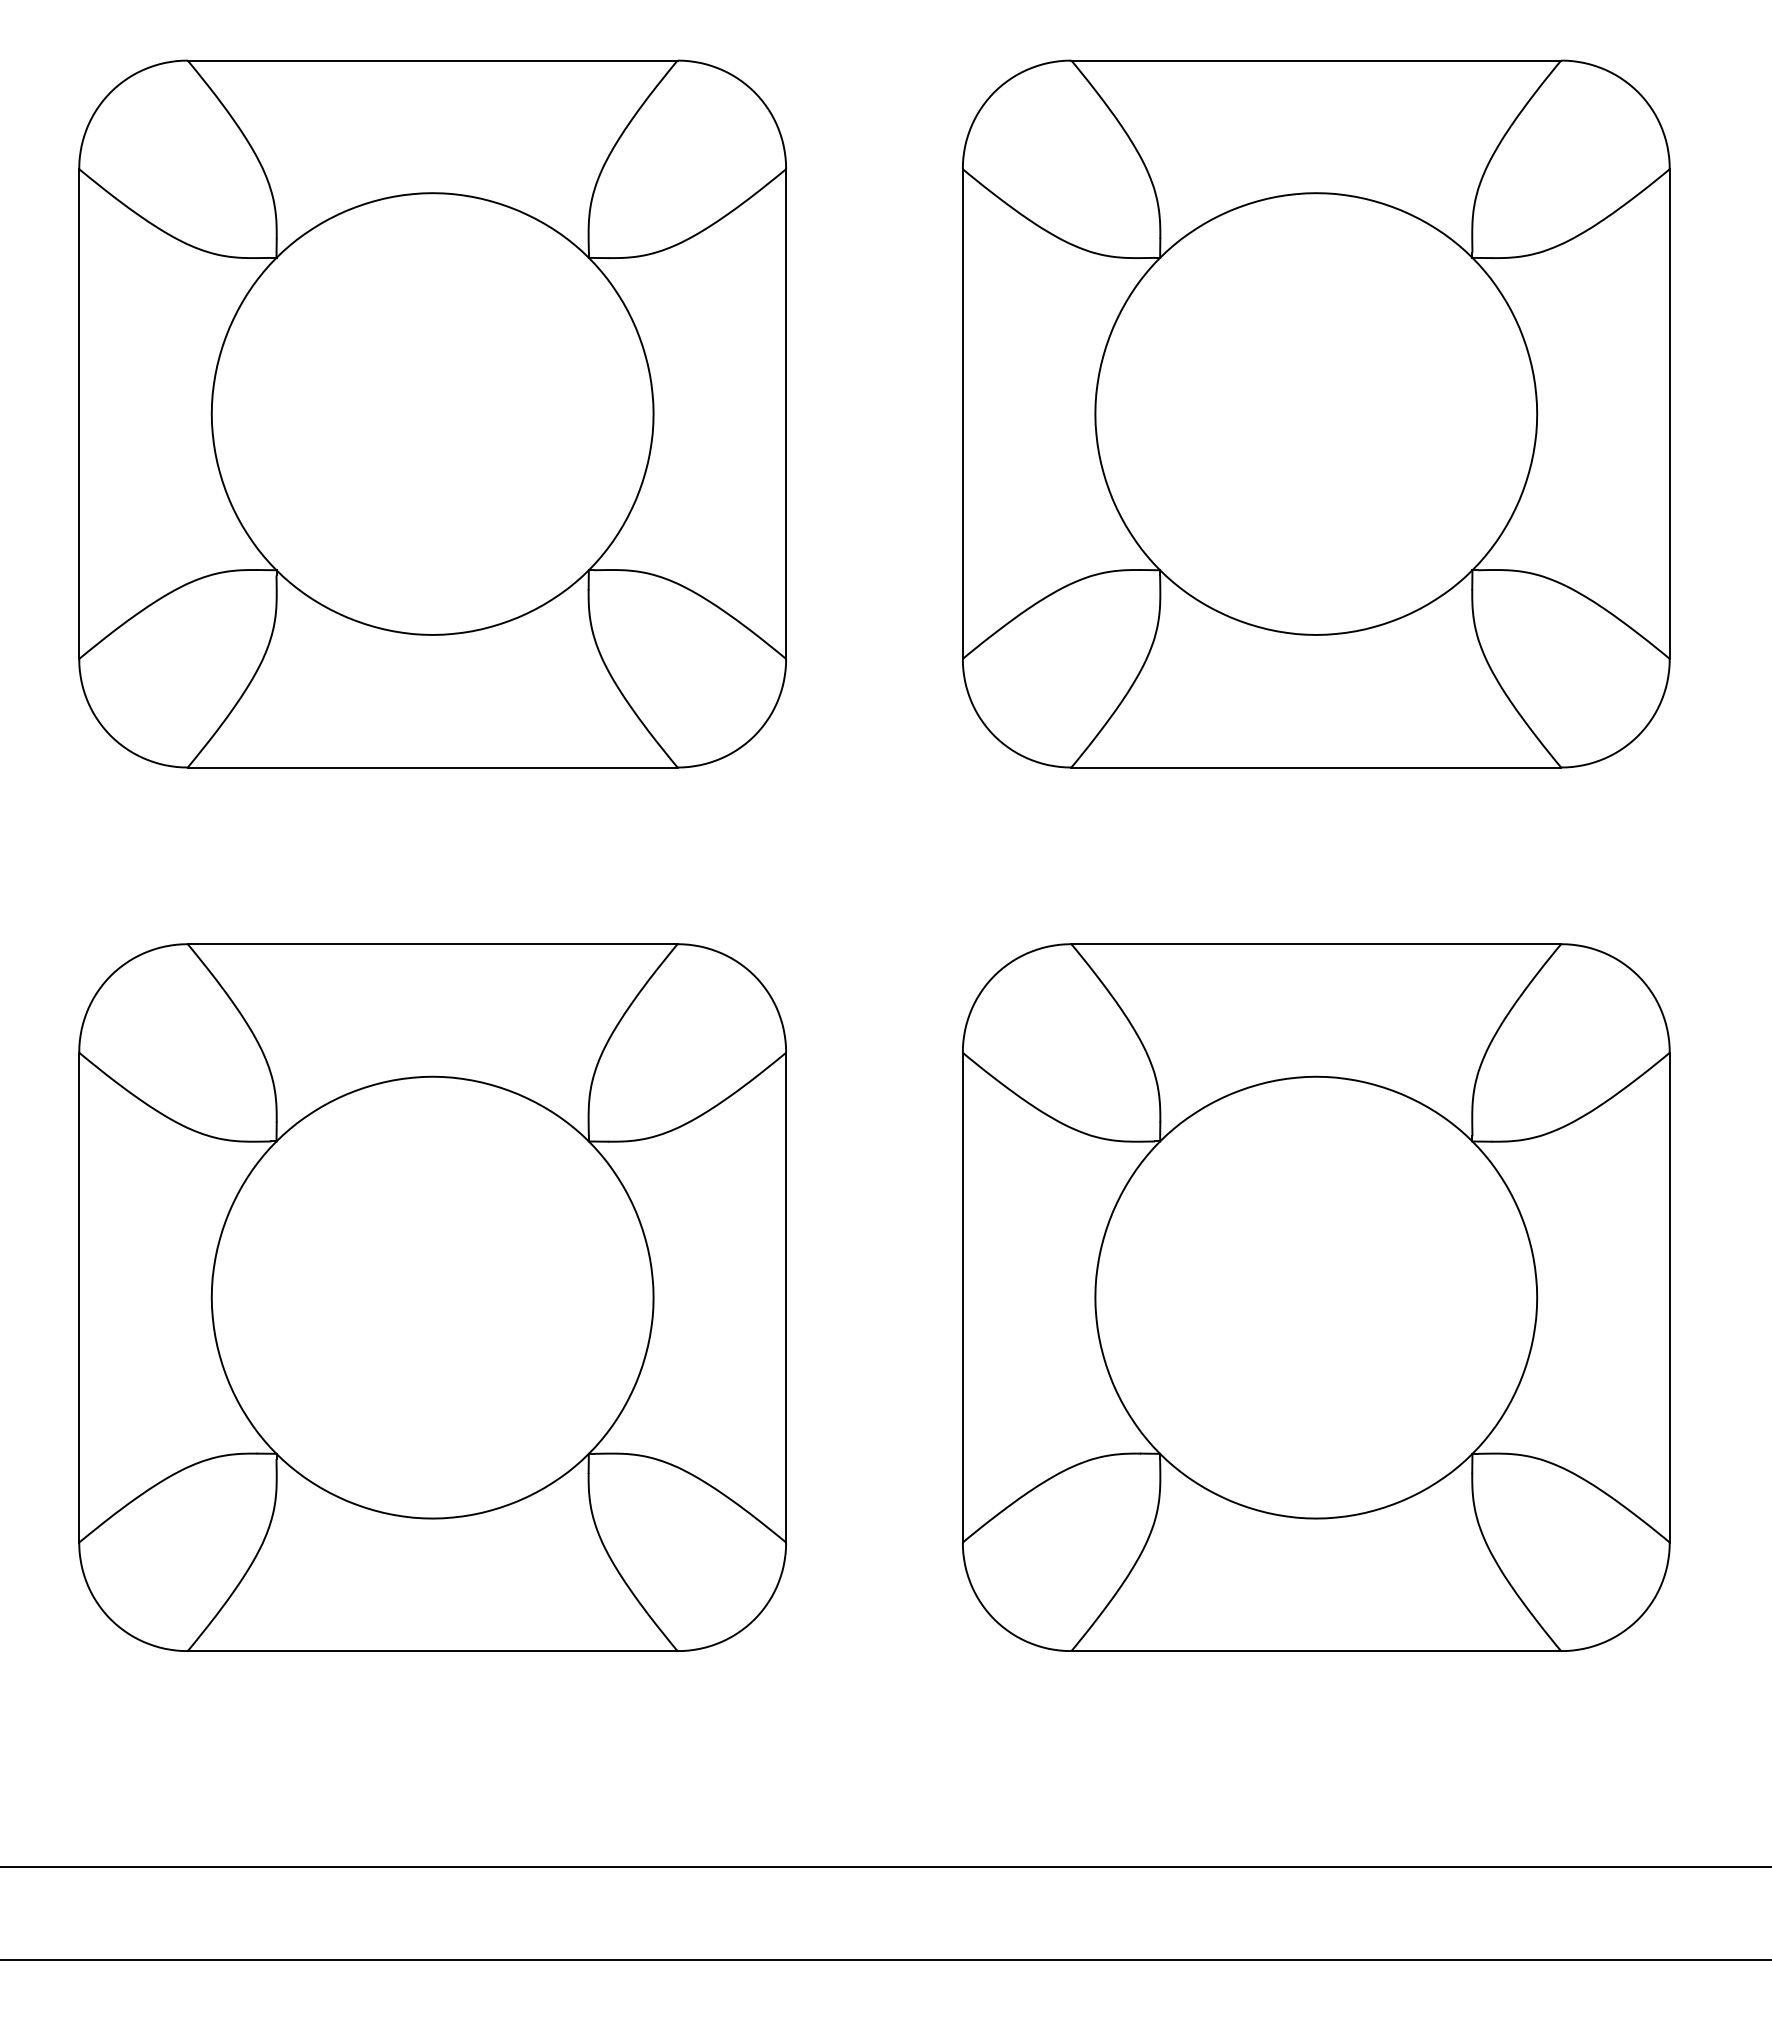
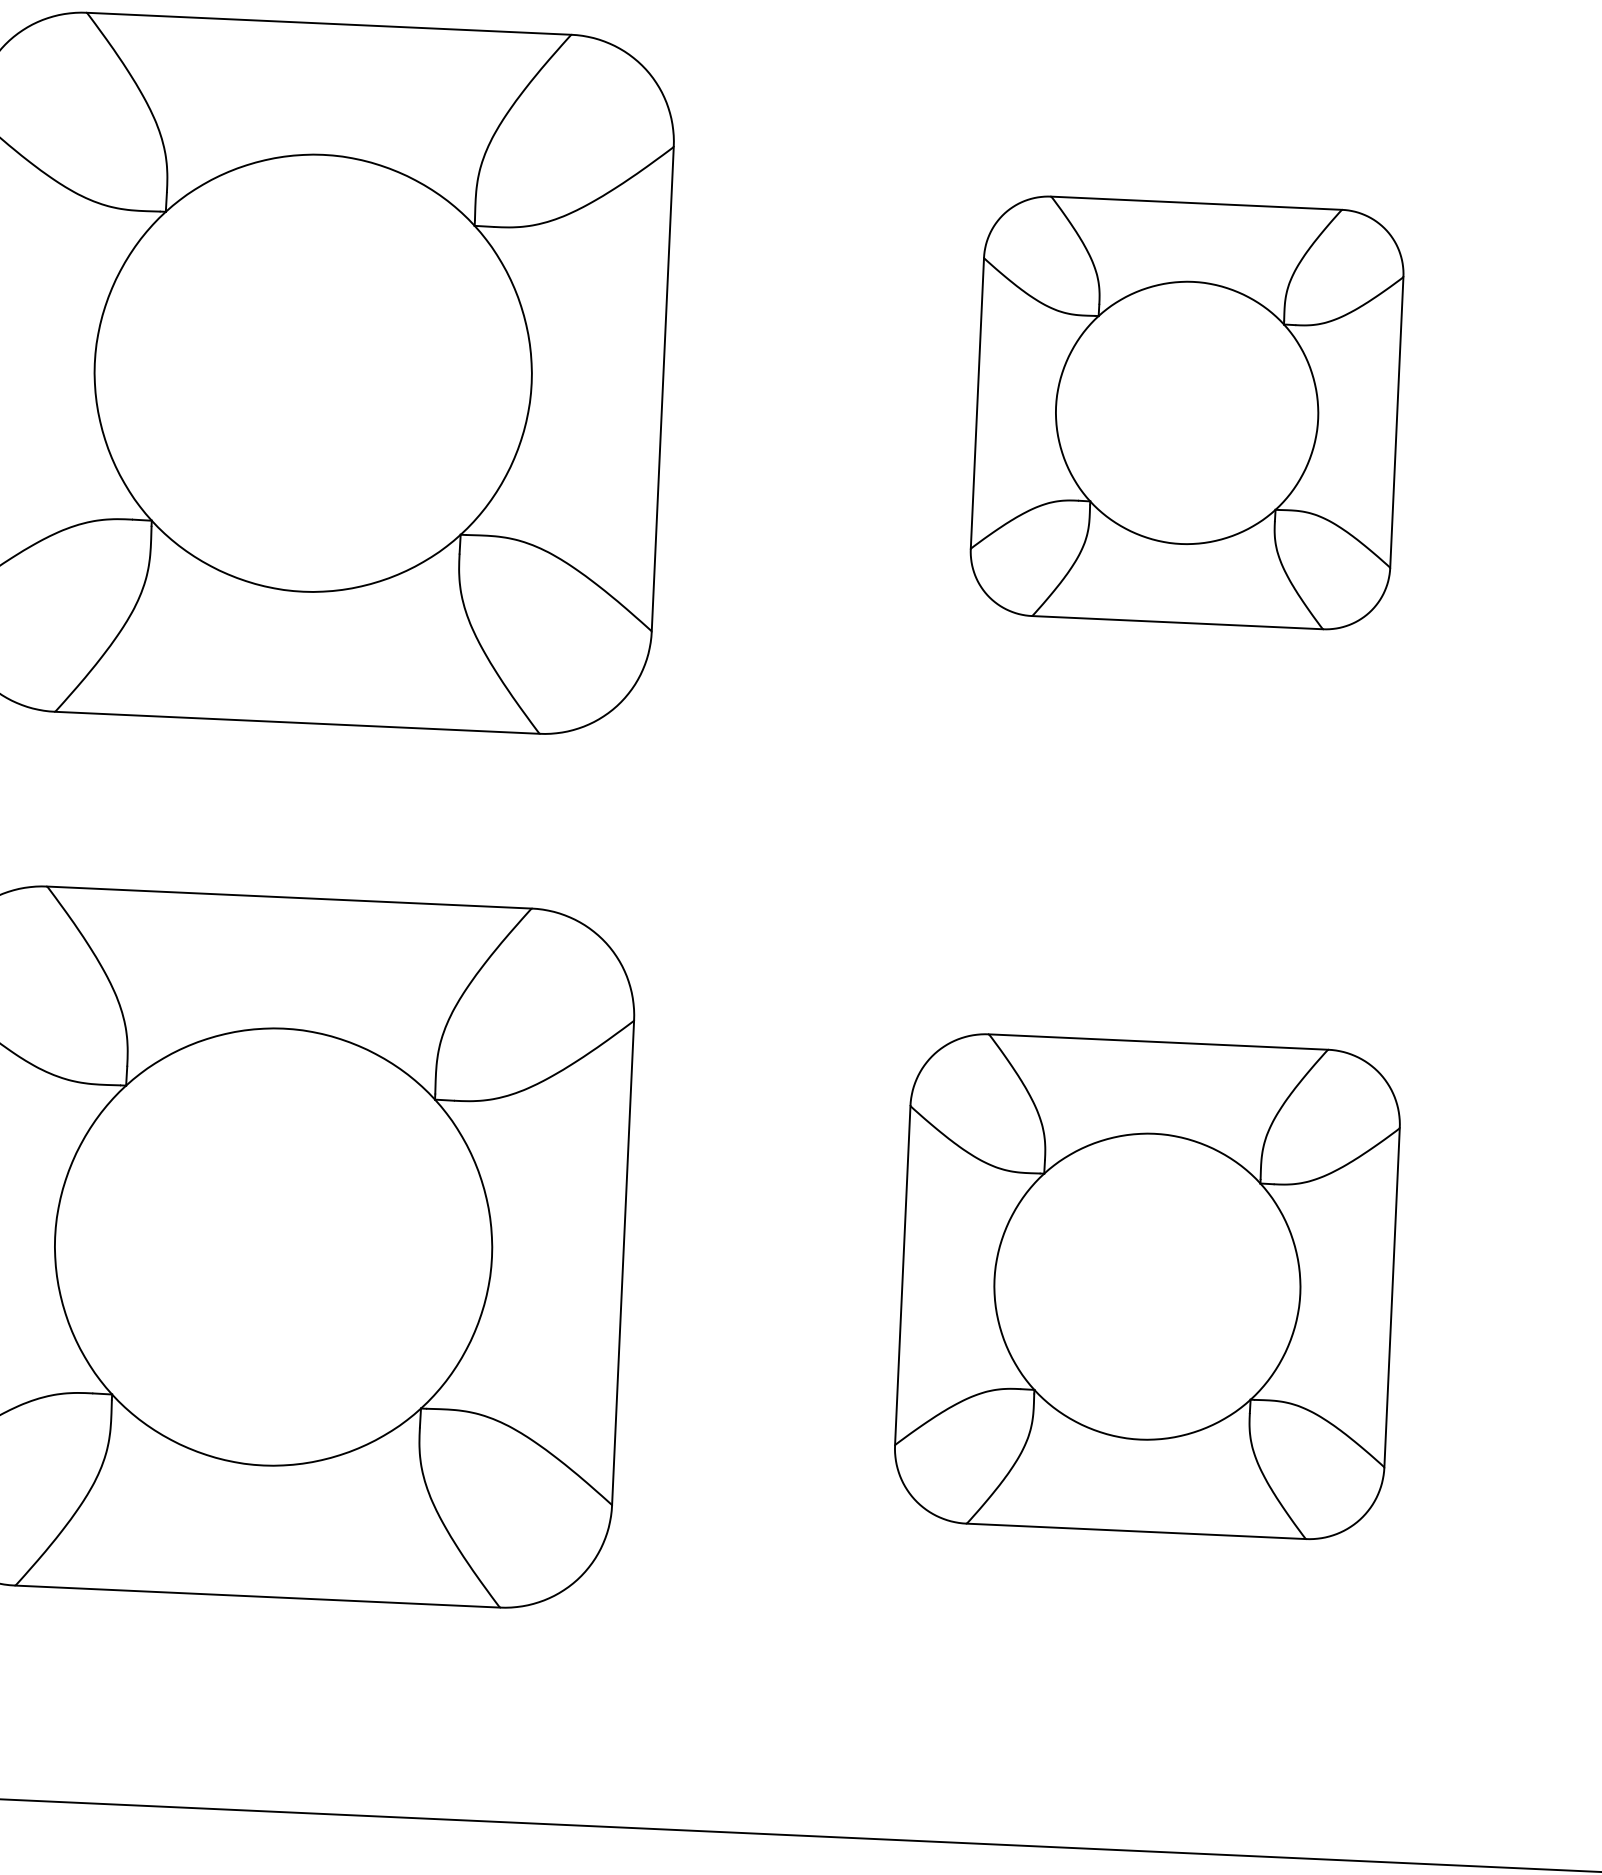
part: (1316, 413) -> (1187, 412), size x0.6
part: (1316, 1297) -> (1147, 1286), size x0.7

